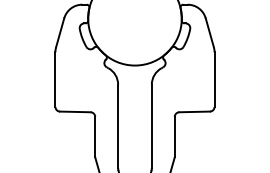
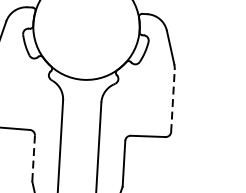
line: (214, 79) -> (172, 100), solid -> dashed
line: (95, 137) -> (33, 158), solid -> dashed

